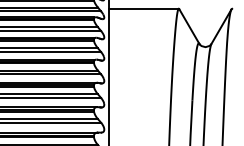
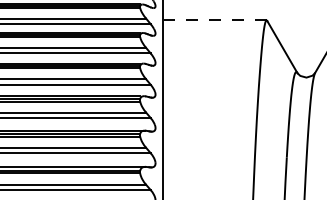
line: (144, 8) -> (215, 19), solid -> dashed

